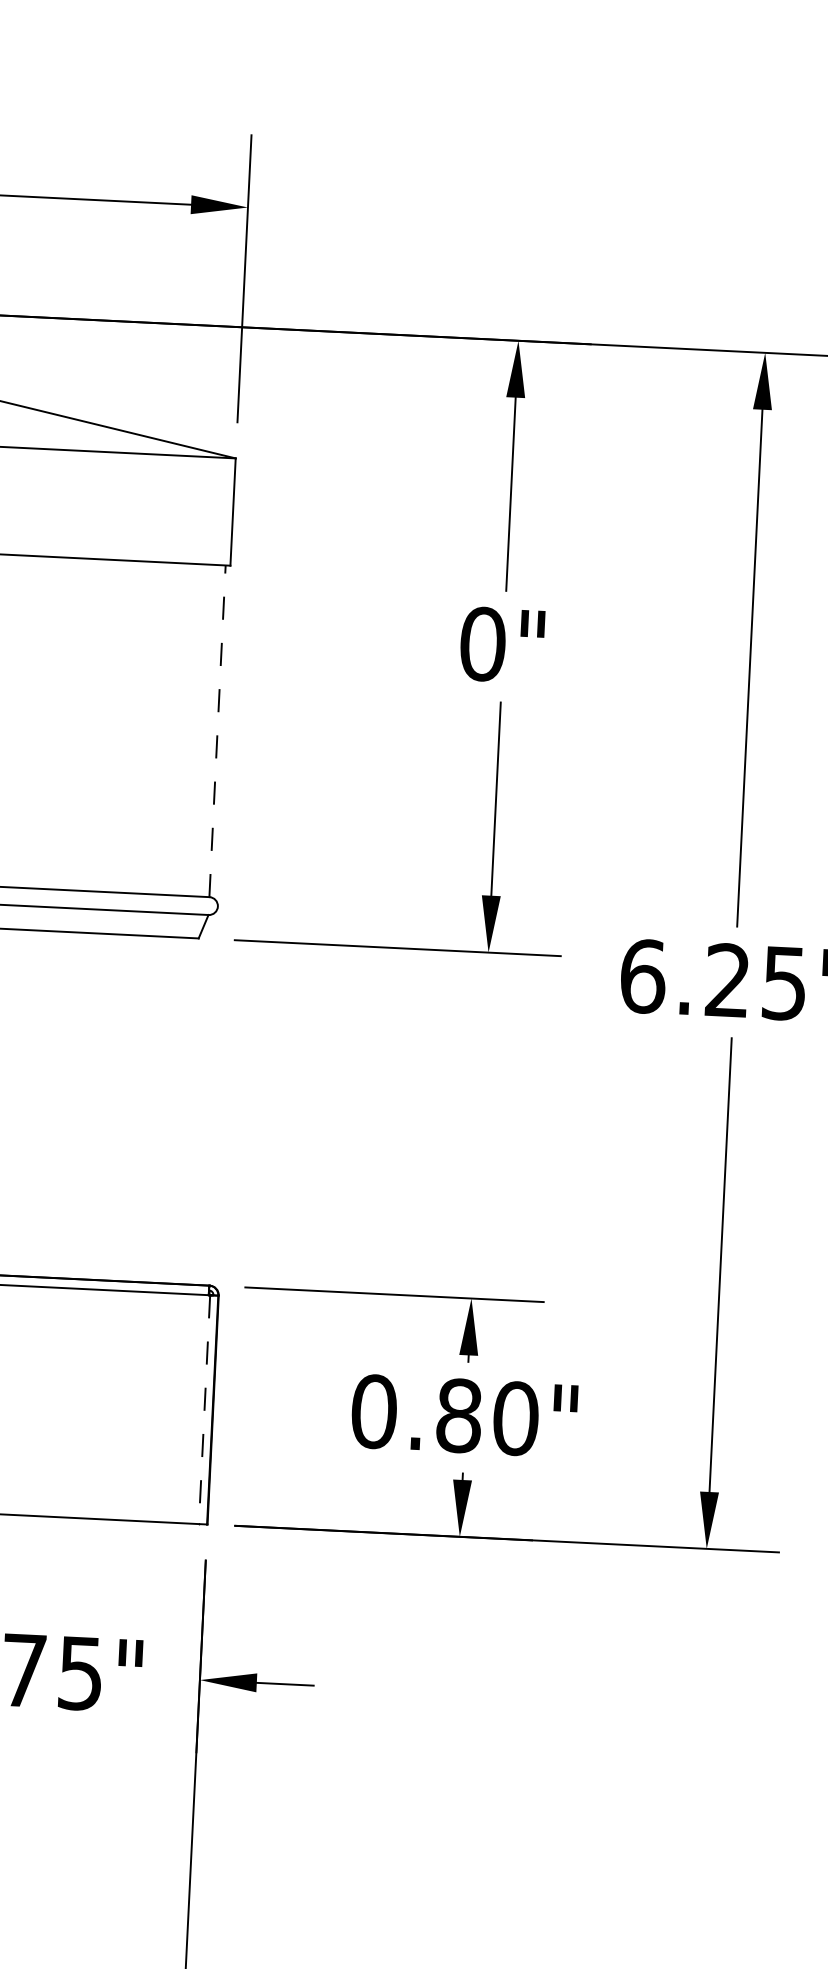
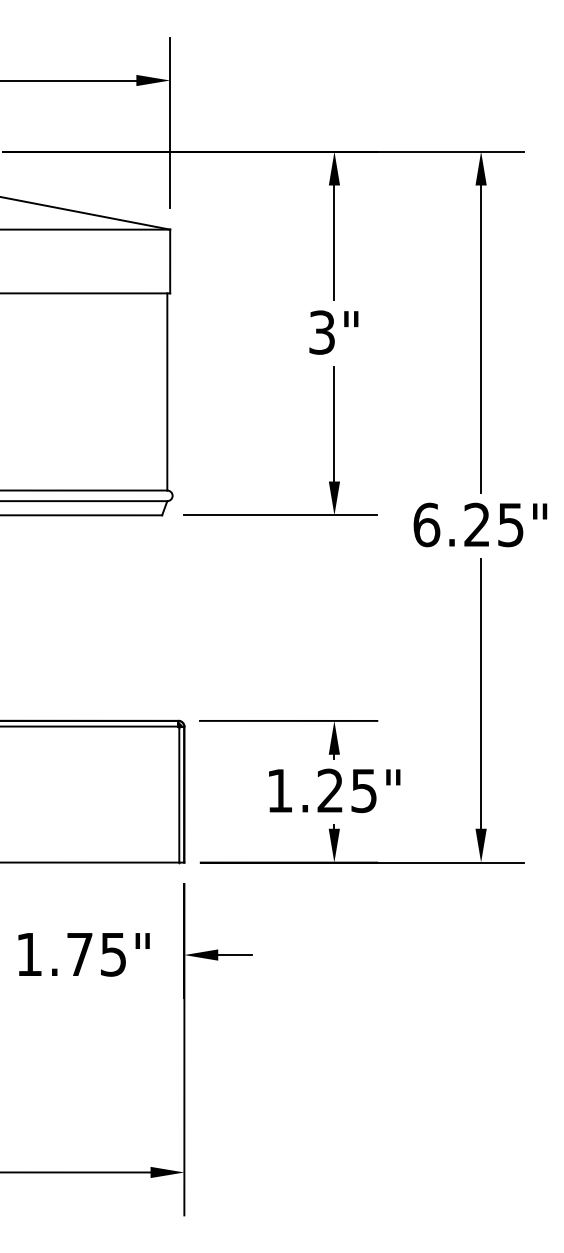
text: (483, 644) -> (322, 332), 0" -> 3"
line: (217, 730) -> (167, 391), dashed -> solid
line: (204, 1411) -> (179, 795), dashed -> solid
text: (444, 1414) -> (321, 790), 0.80" -> 1.25"

